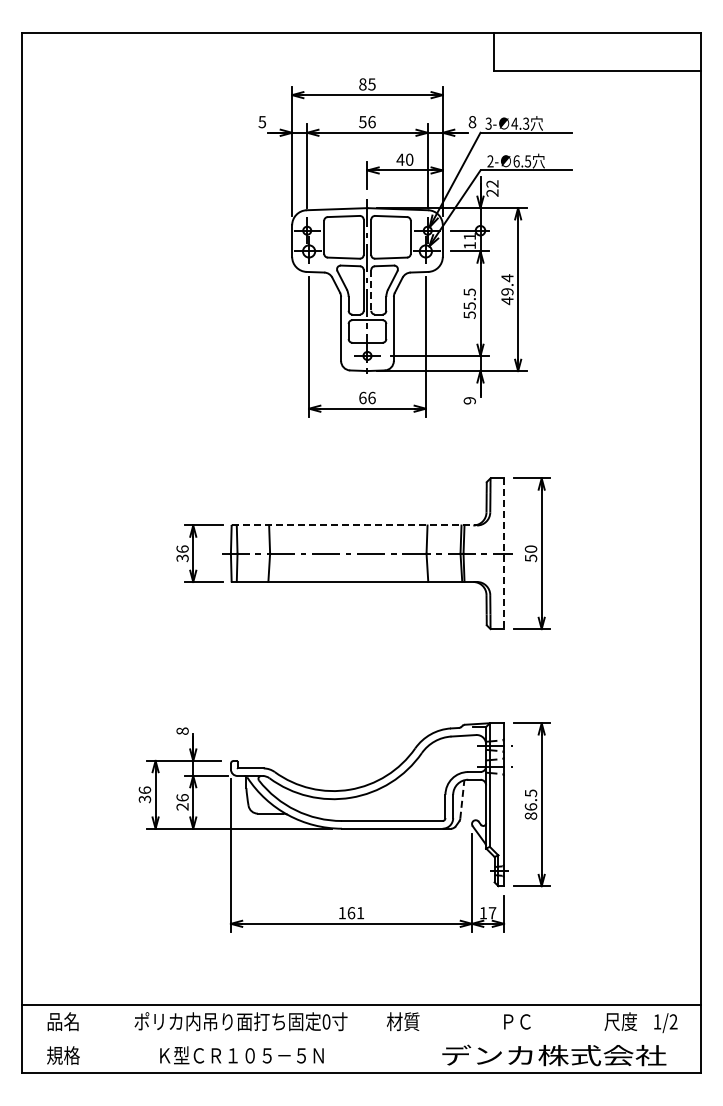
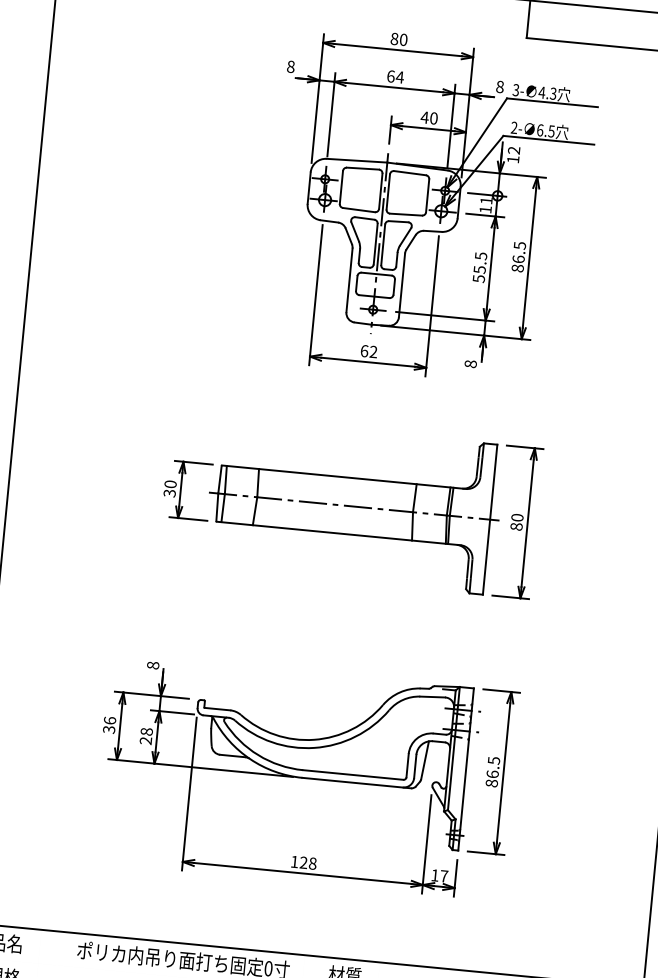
text: (371, 84) -> (403, 39), 85 -> 80
text: (367, 121) -> (395, 76), 56 -> 64
text: (262, 122) -> (291, 67), 5 -> 8
text: (492, 192) -> (513, 158), 22 -> 12
text: (507, 289) -> (518, 256), 49.4 -> 86.5
line: (371, 290) -> (383, 244), dashed -> solid
text: (371, 397) -> (373, 351), 66 -> 62
text: (469, 400) -> (470, 363), 9 -> 8
line: (355, 525) -> (344, 477), dashed -> solid
text: (182, 548) -> (170, 483), 36 -> 30
line: (504, 554) -> (490, 520), dashed -> solid
text: (530, 558) -> (516, 526), 50 -> 80
text: (182, 797) -> (146, 731), 26 -> 28
line: (462, 799) -> (425, 760), dashed -> solid
text: (355, 913) -> (307, 863), 161 -> 128

